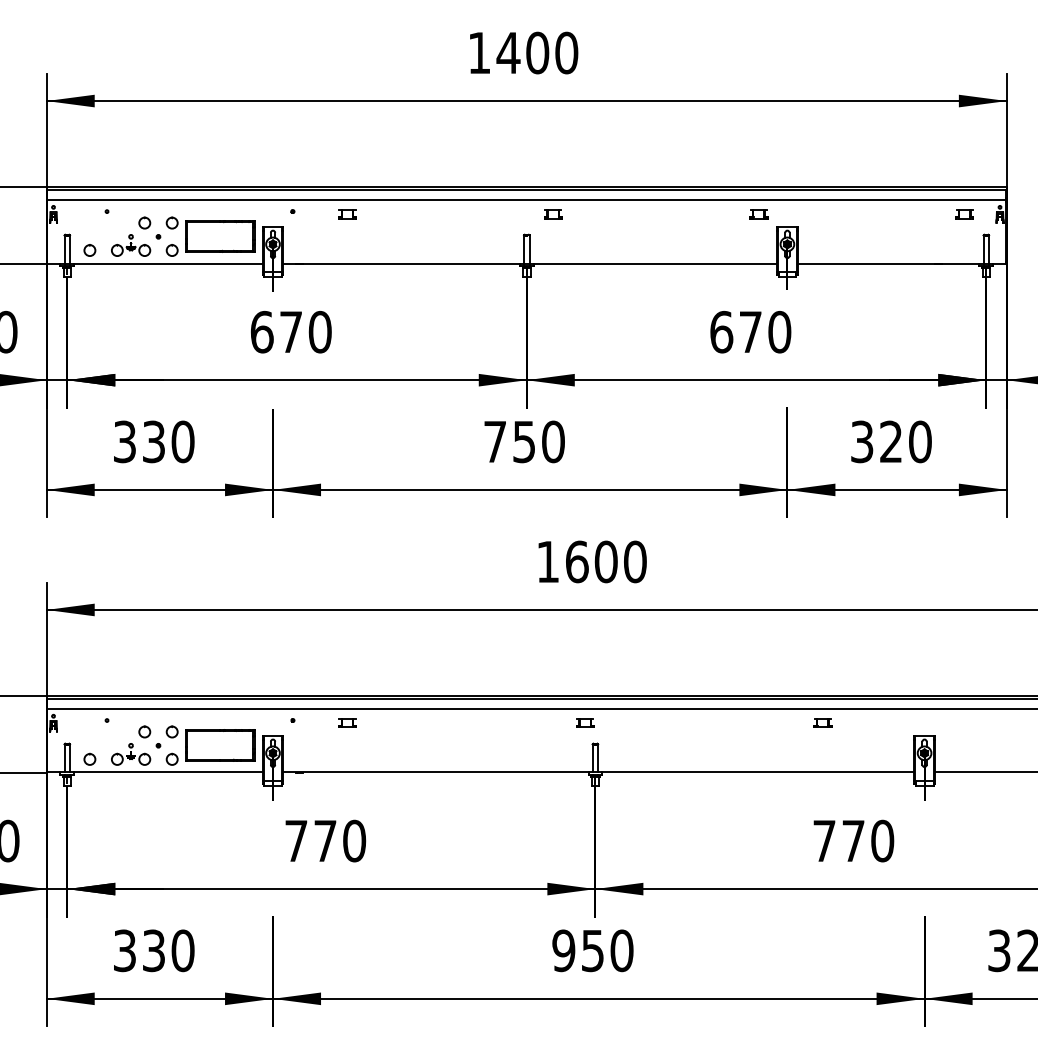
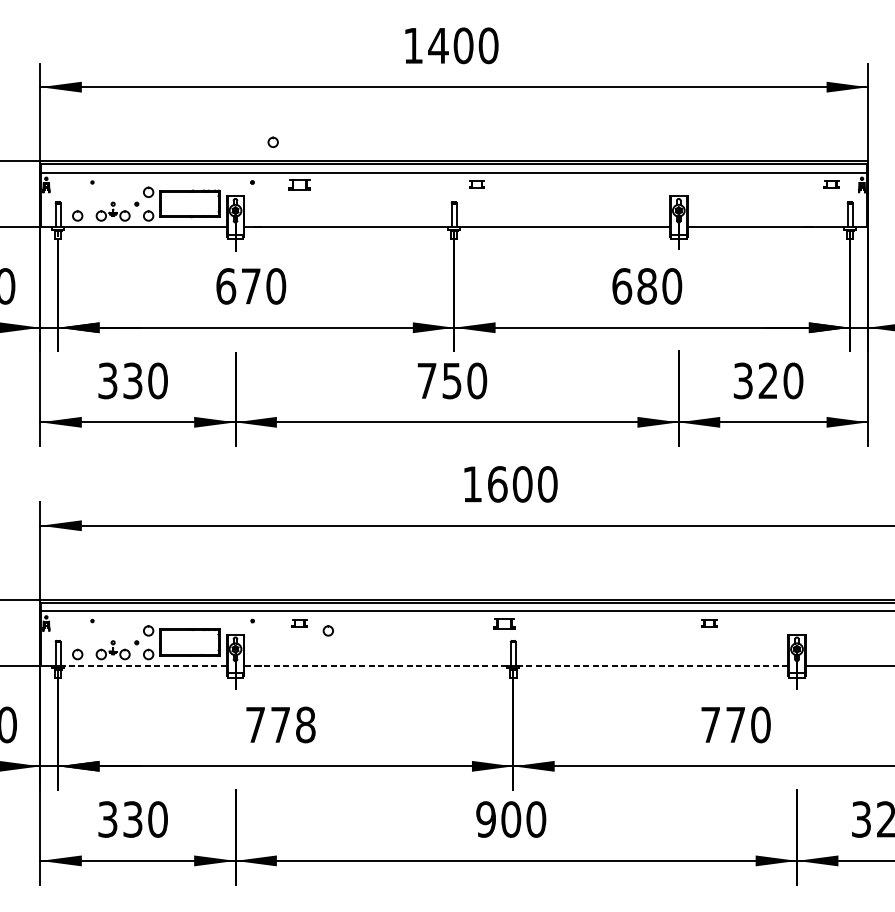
part: (347, 214) -> (299, 184), size x1.4
part: (758, 214) -> (653, 184), removed
part: (144, 222) -> (272, 141), moved
text: (750, 331) -> (647, 285), 670 -> 680
part: (585, 722) -> (504, 622), size x1.4
part: (144, 731) -> (328, 630), moved
line: (167, 772) -> (144, 665), solid -> dashed
line: (435, 772) -> (375, 665), solid -> dashed
line: (757, 772) -> (653, 665), solid -> dashed
text: (354, 841) -> (305, 725), 770 -> 778
text: (592, 950) -> (510, 819), 950 -> 900

